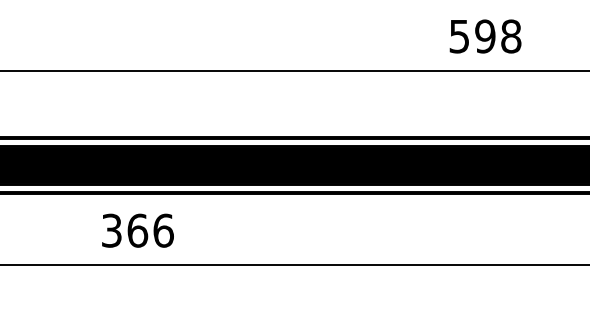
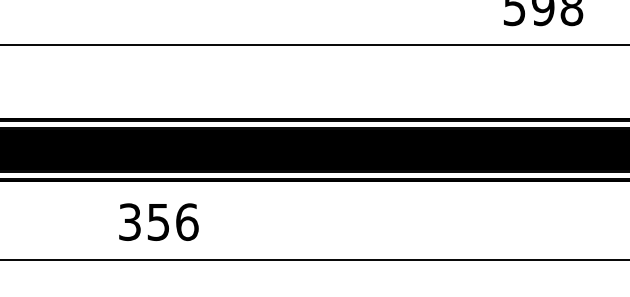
text: (137, 230) -> (158, 221), 366 -> 356

